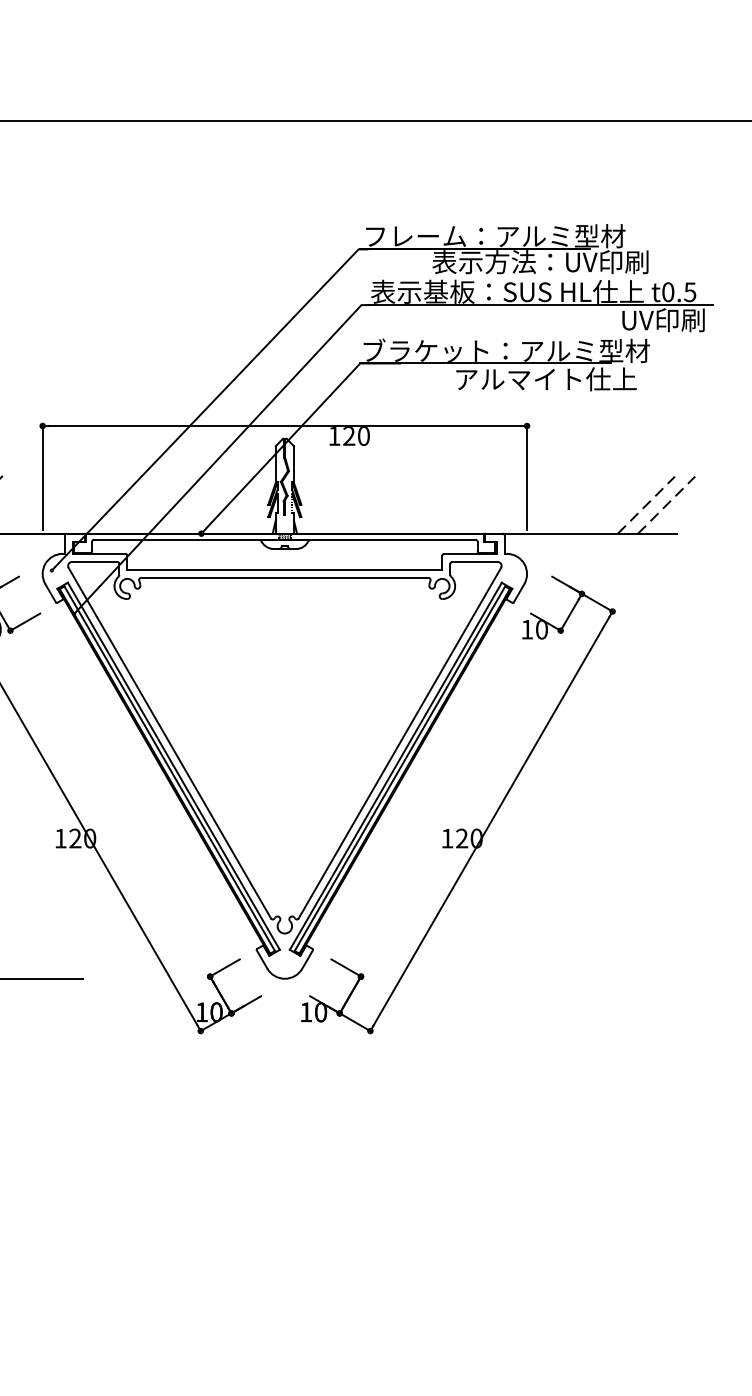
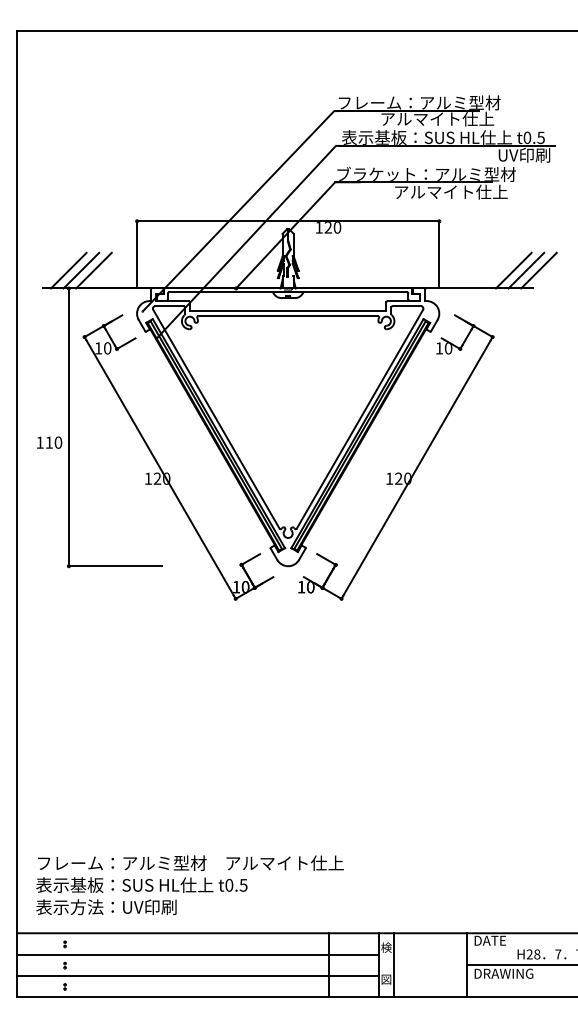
text: (540, 261) -> (447, 118), 表示方法：UV印刷 -> アルマイト仕上
line: (647, 504) -> (514, 270), dashed -> solid
line: (666, 504) -> (526, 270), dashed -> solid
line: (686, 504) -> (538, 270), added

